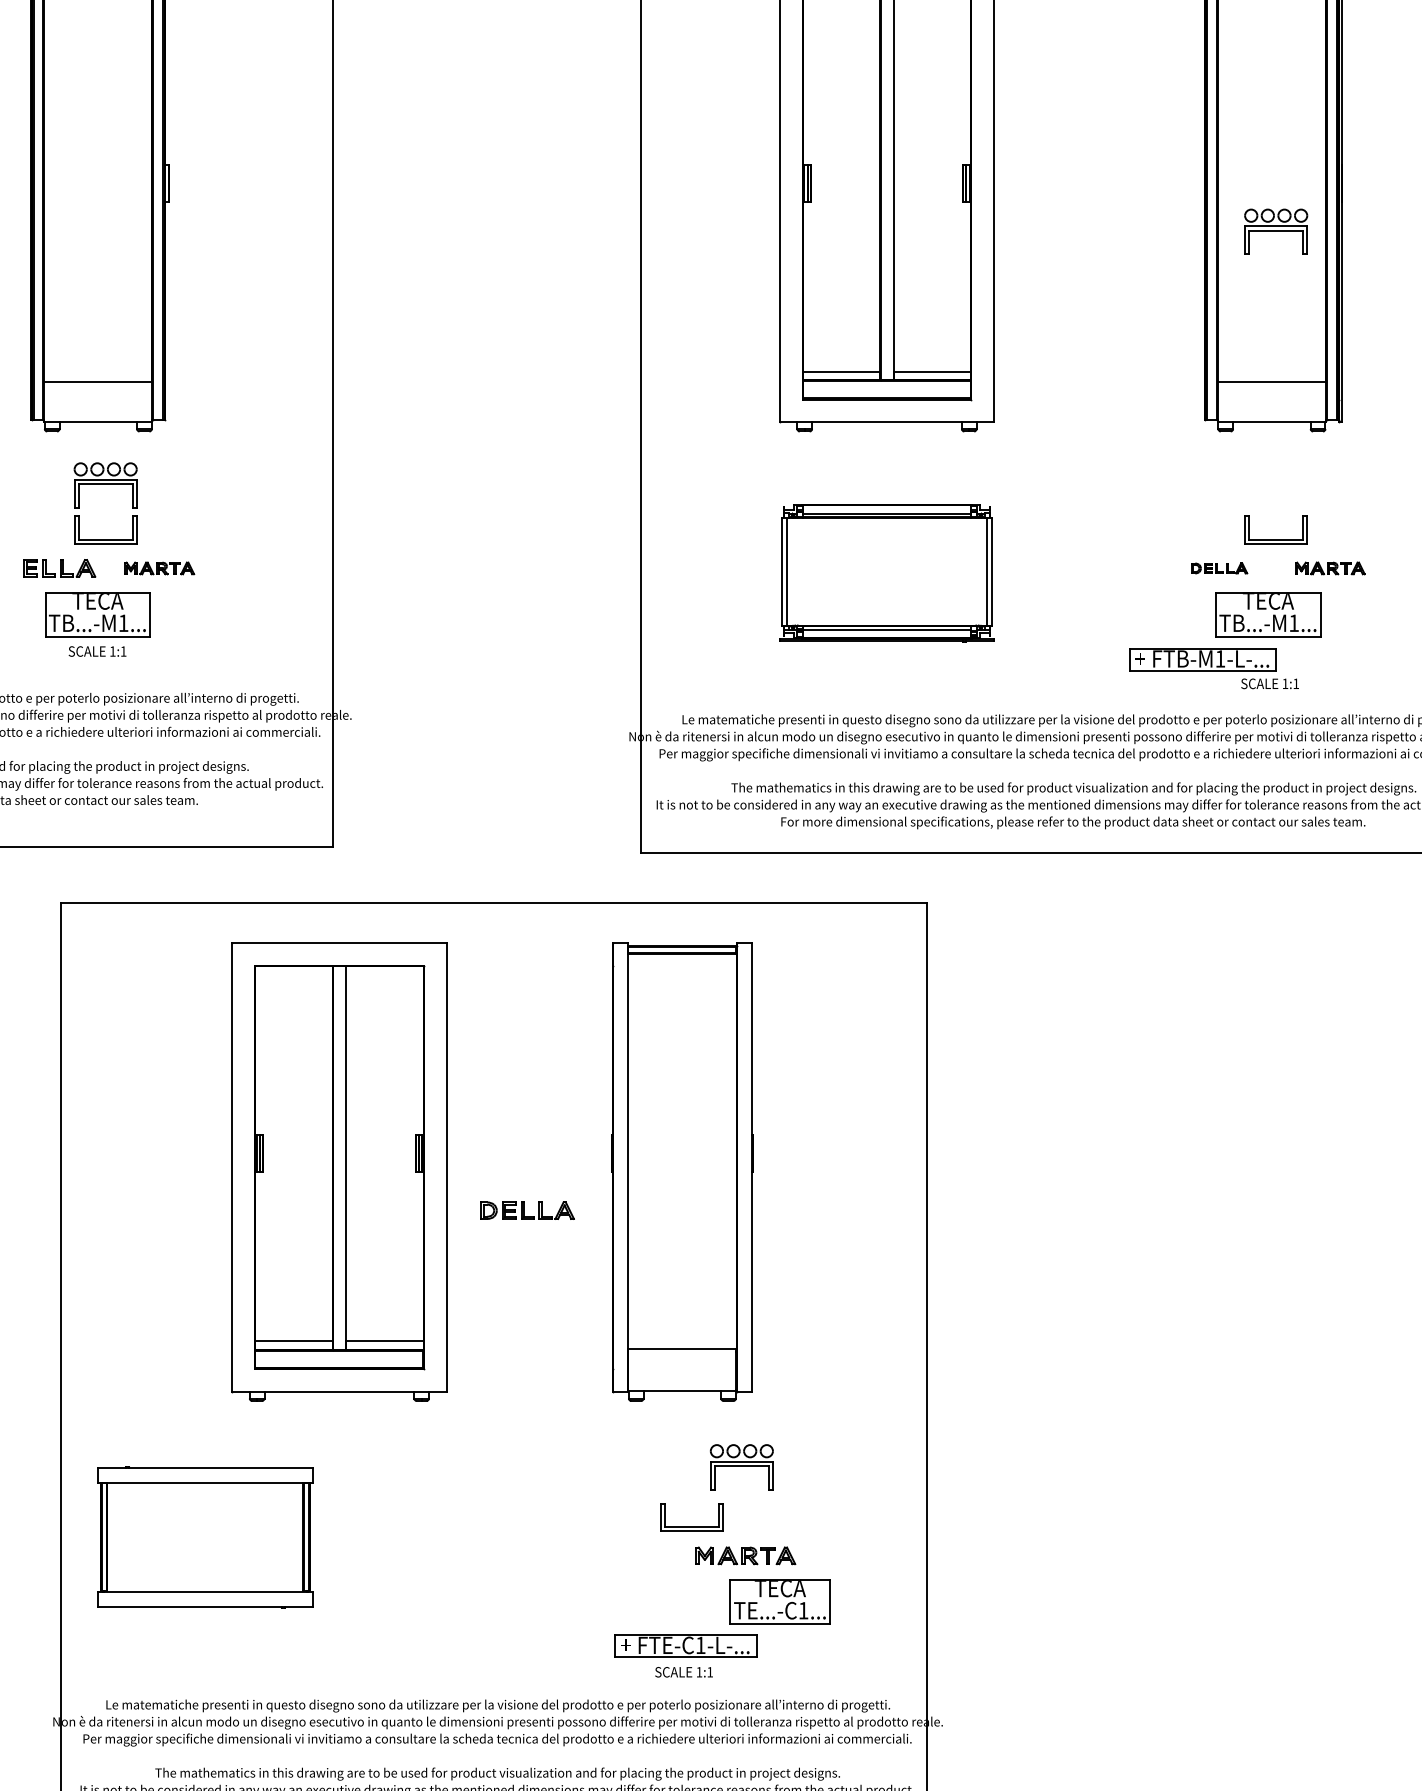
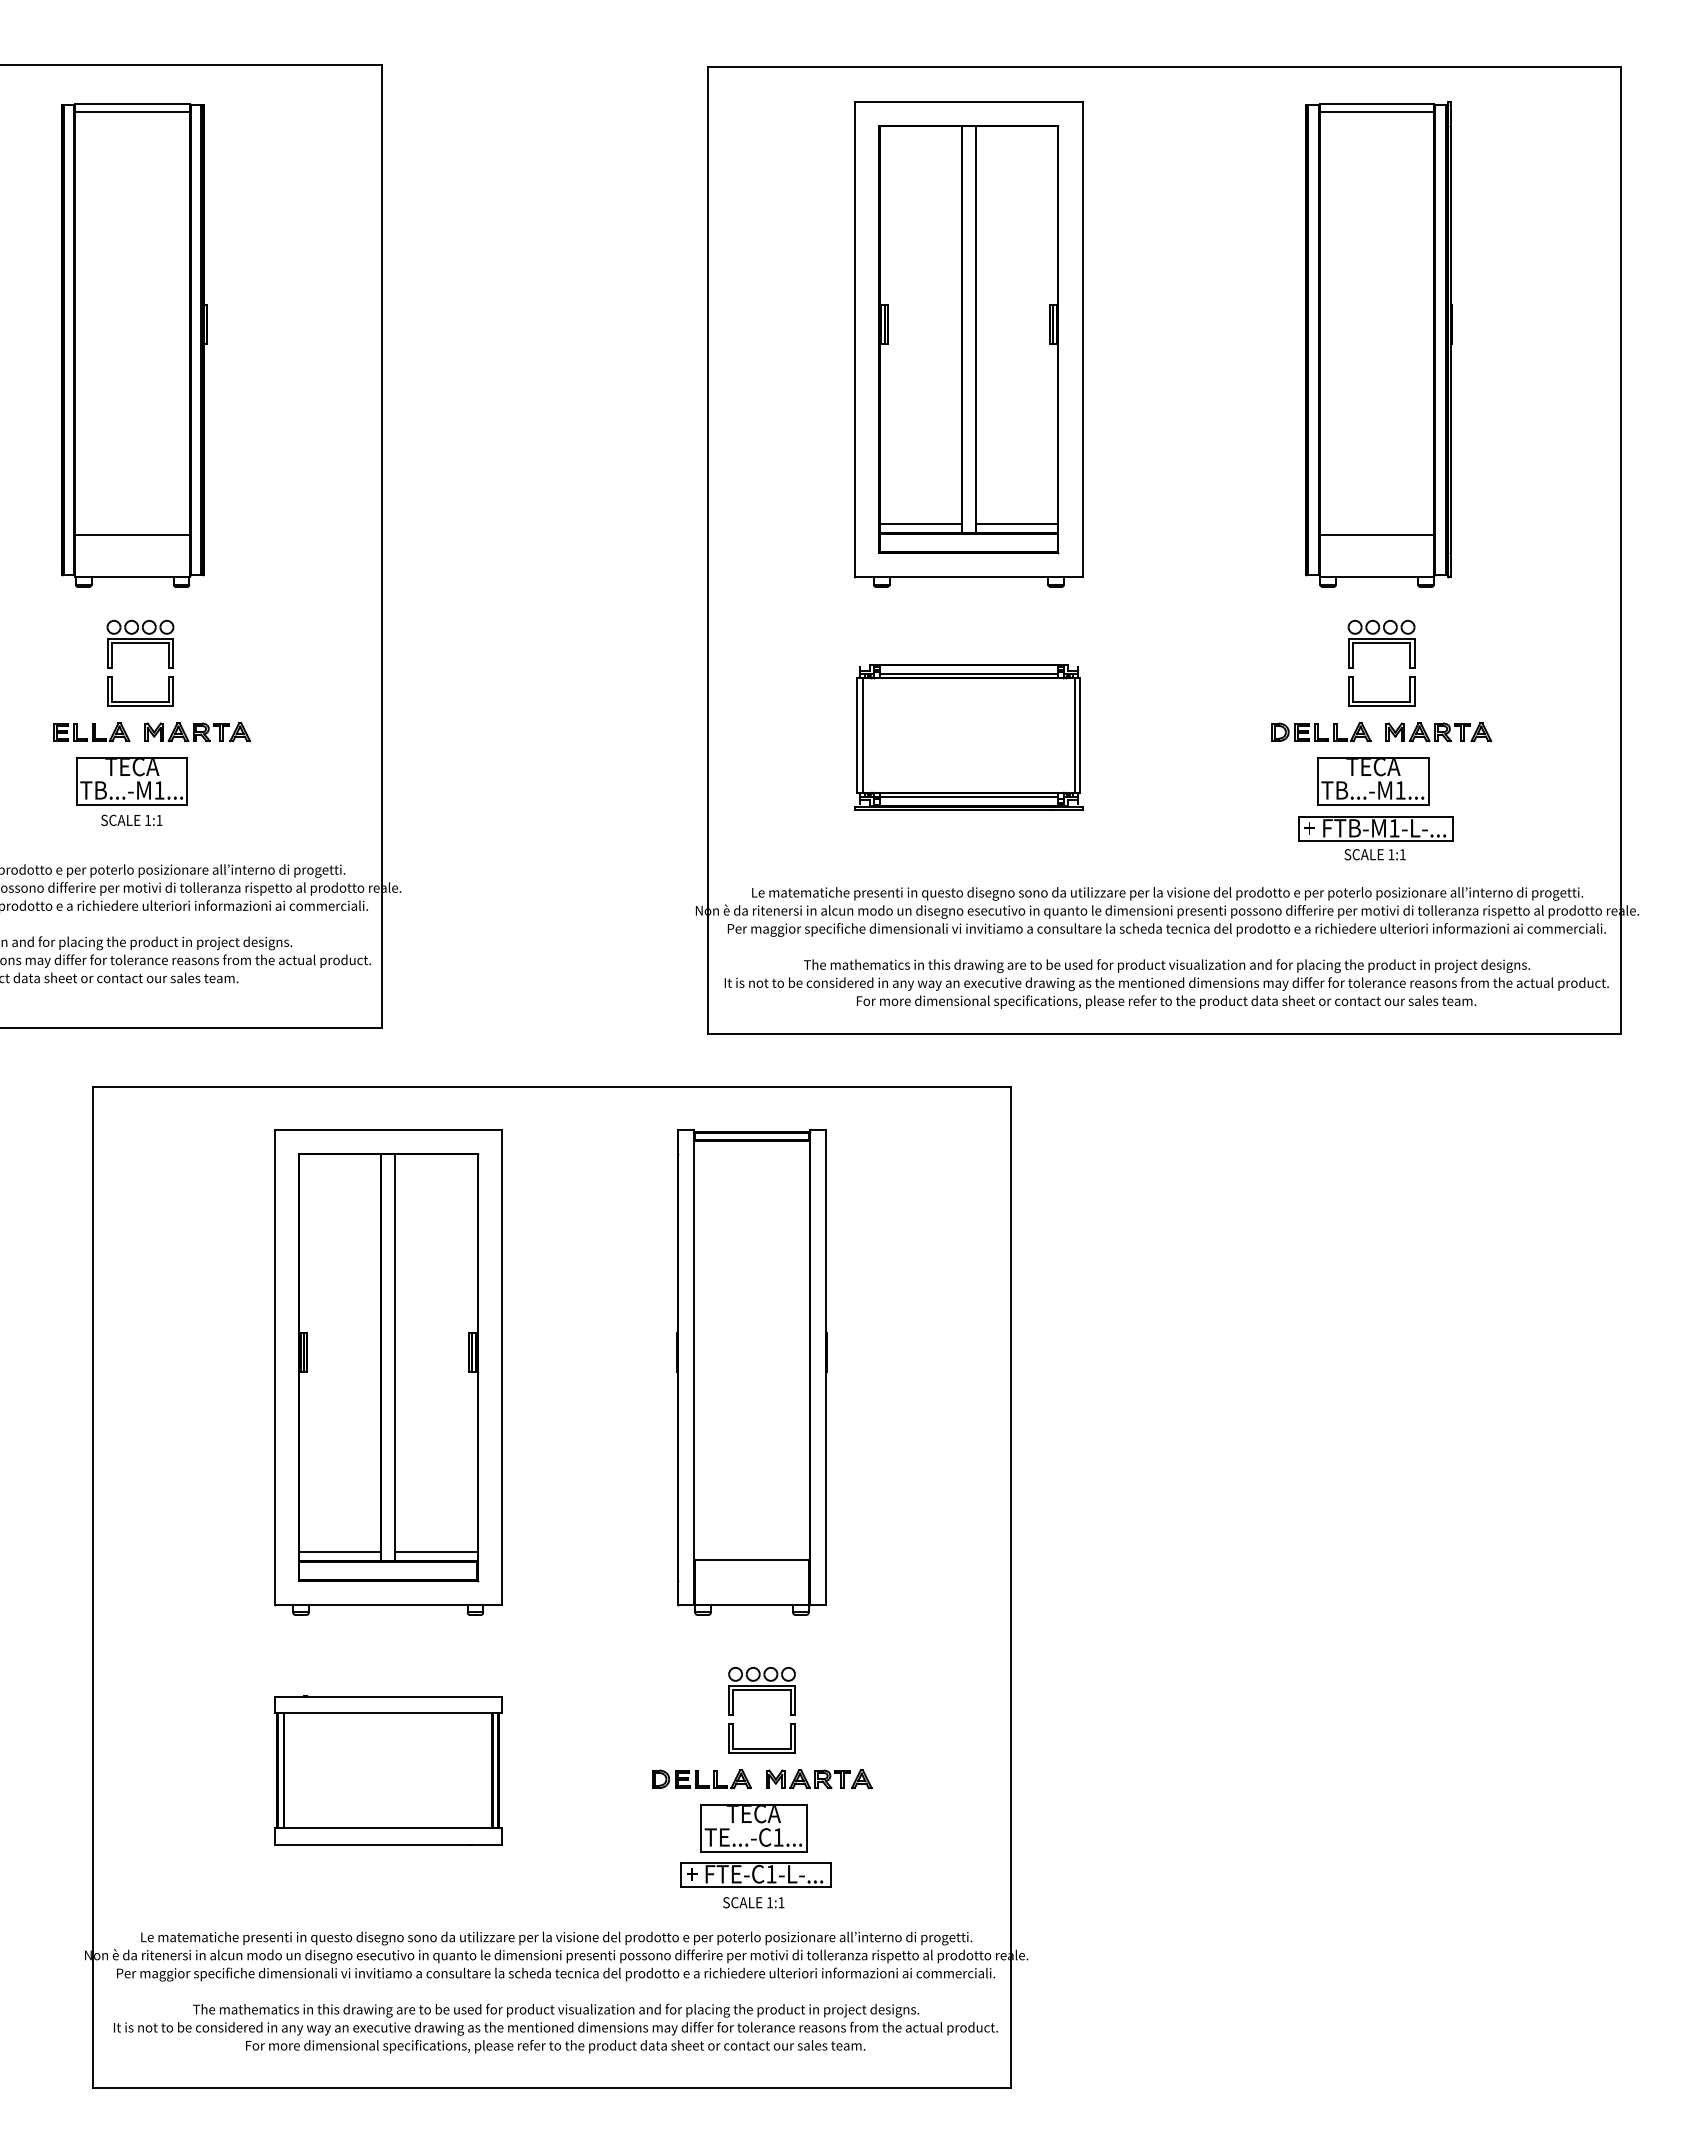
part: (1276, 230) -> (1381, 643), moved
part: (159, 568) -> (197, 732), size x1.43
part: (1219, 568) -> (1321, 732), size x1.67
part: (1329, 568) -> (1438, 732), size x1.43
part: (1202, 659) -> (1375, 828), moved
part: (527, 1210) -> (701, 1779), moved
part: (741, 1467) -> (761, 1691), moved
part: (205, 1537) -> (388, 1770), moved
part: (780, 1602) -> (753, 1828), moved

